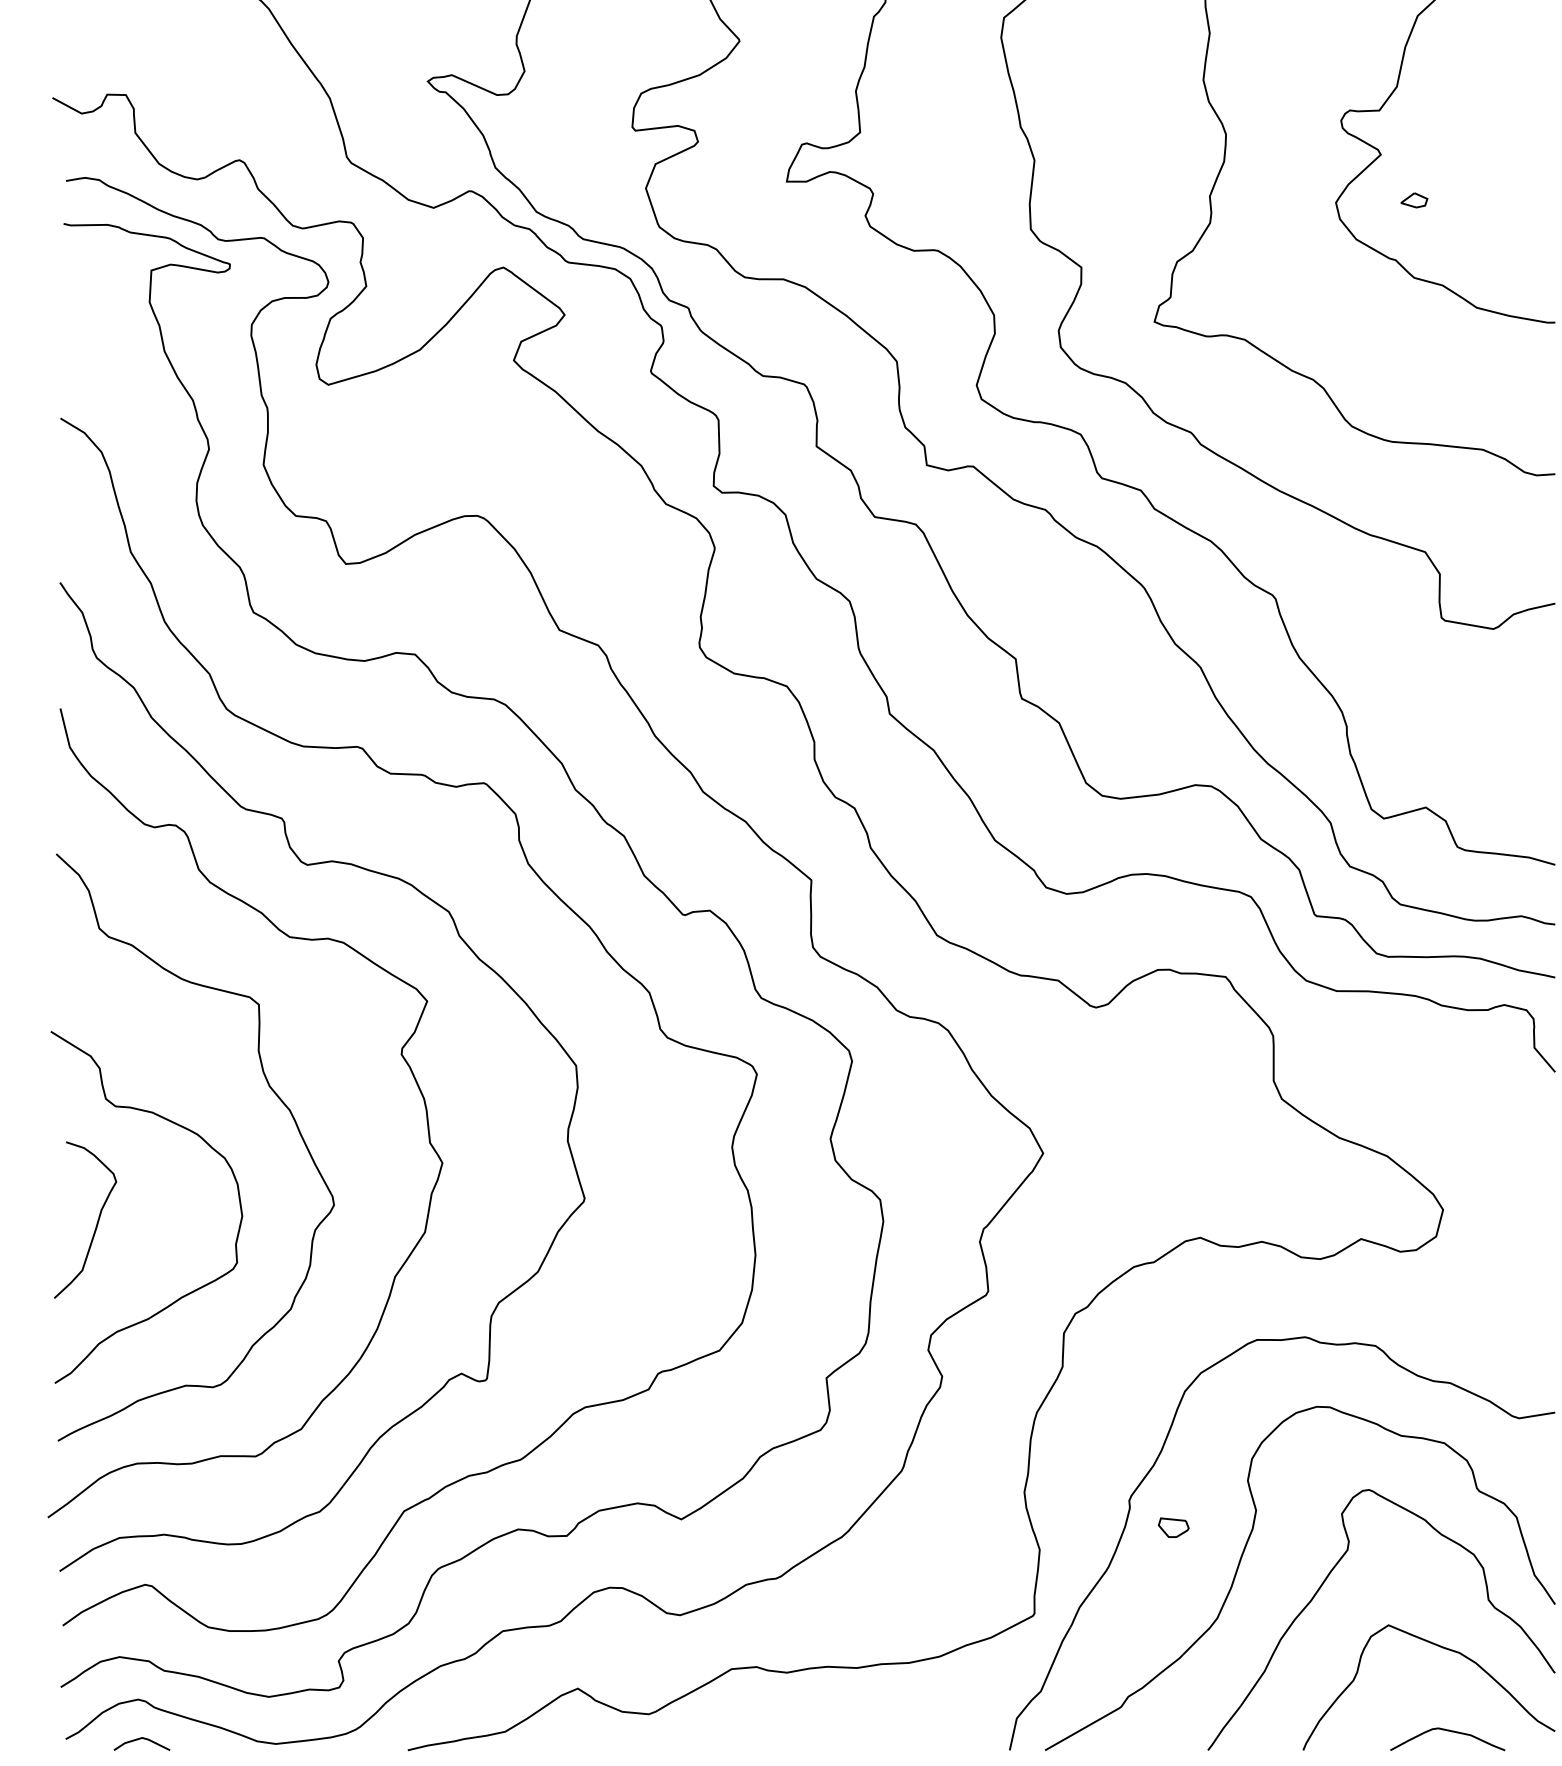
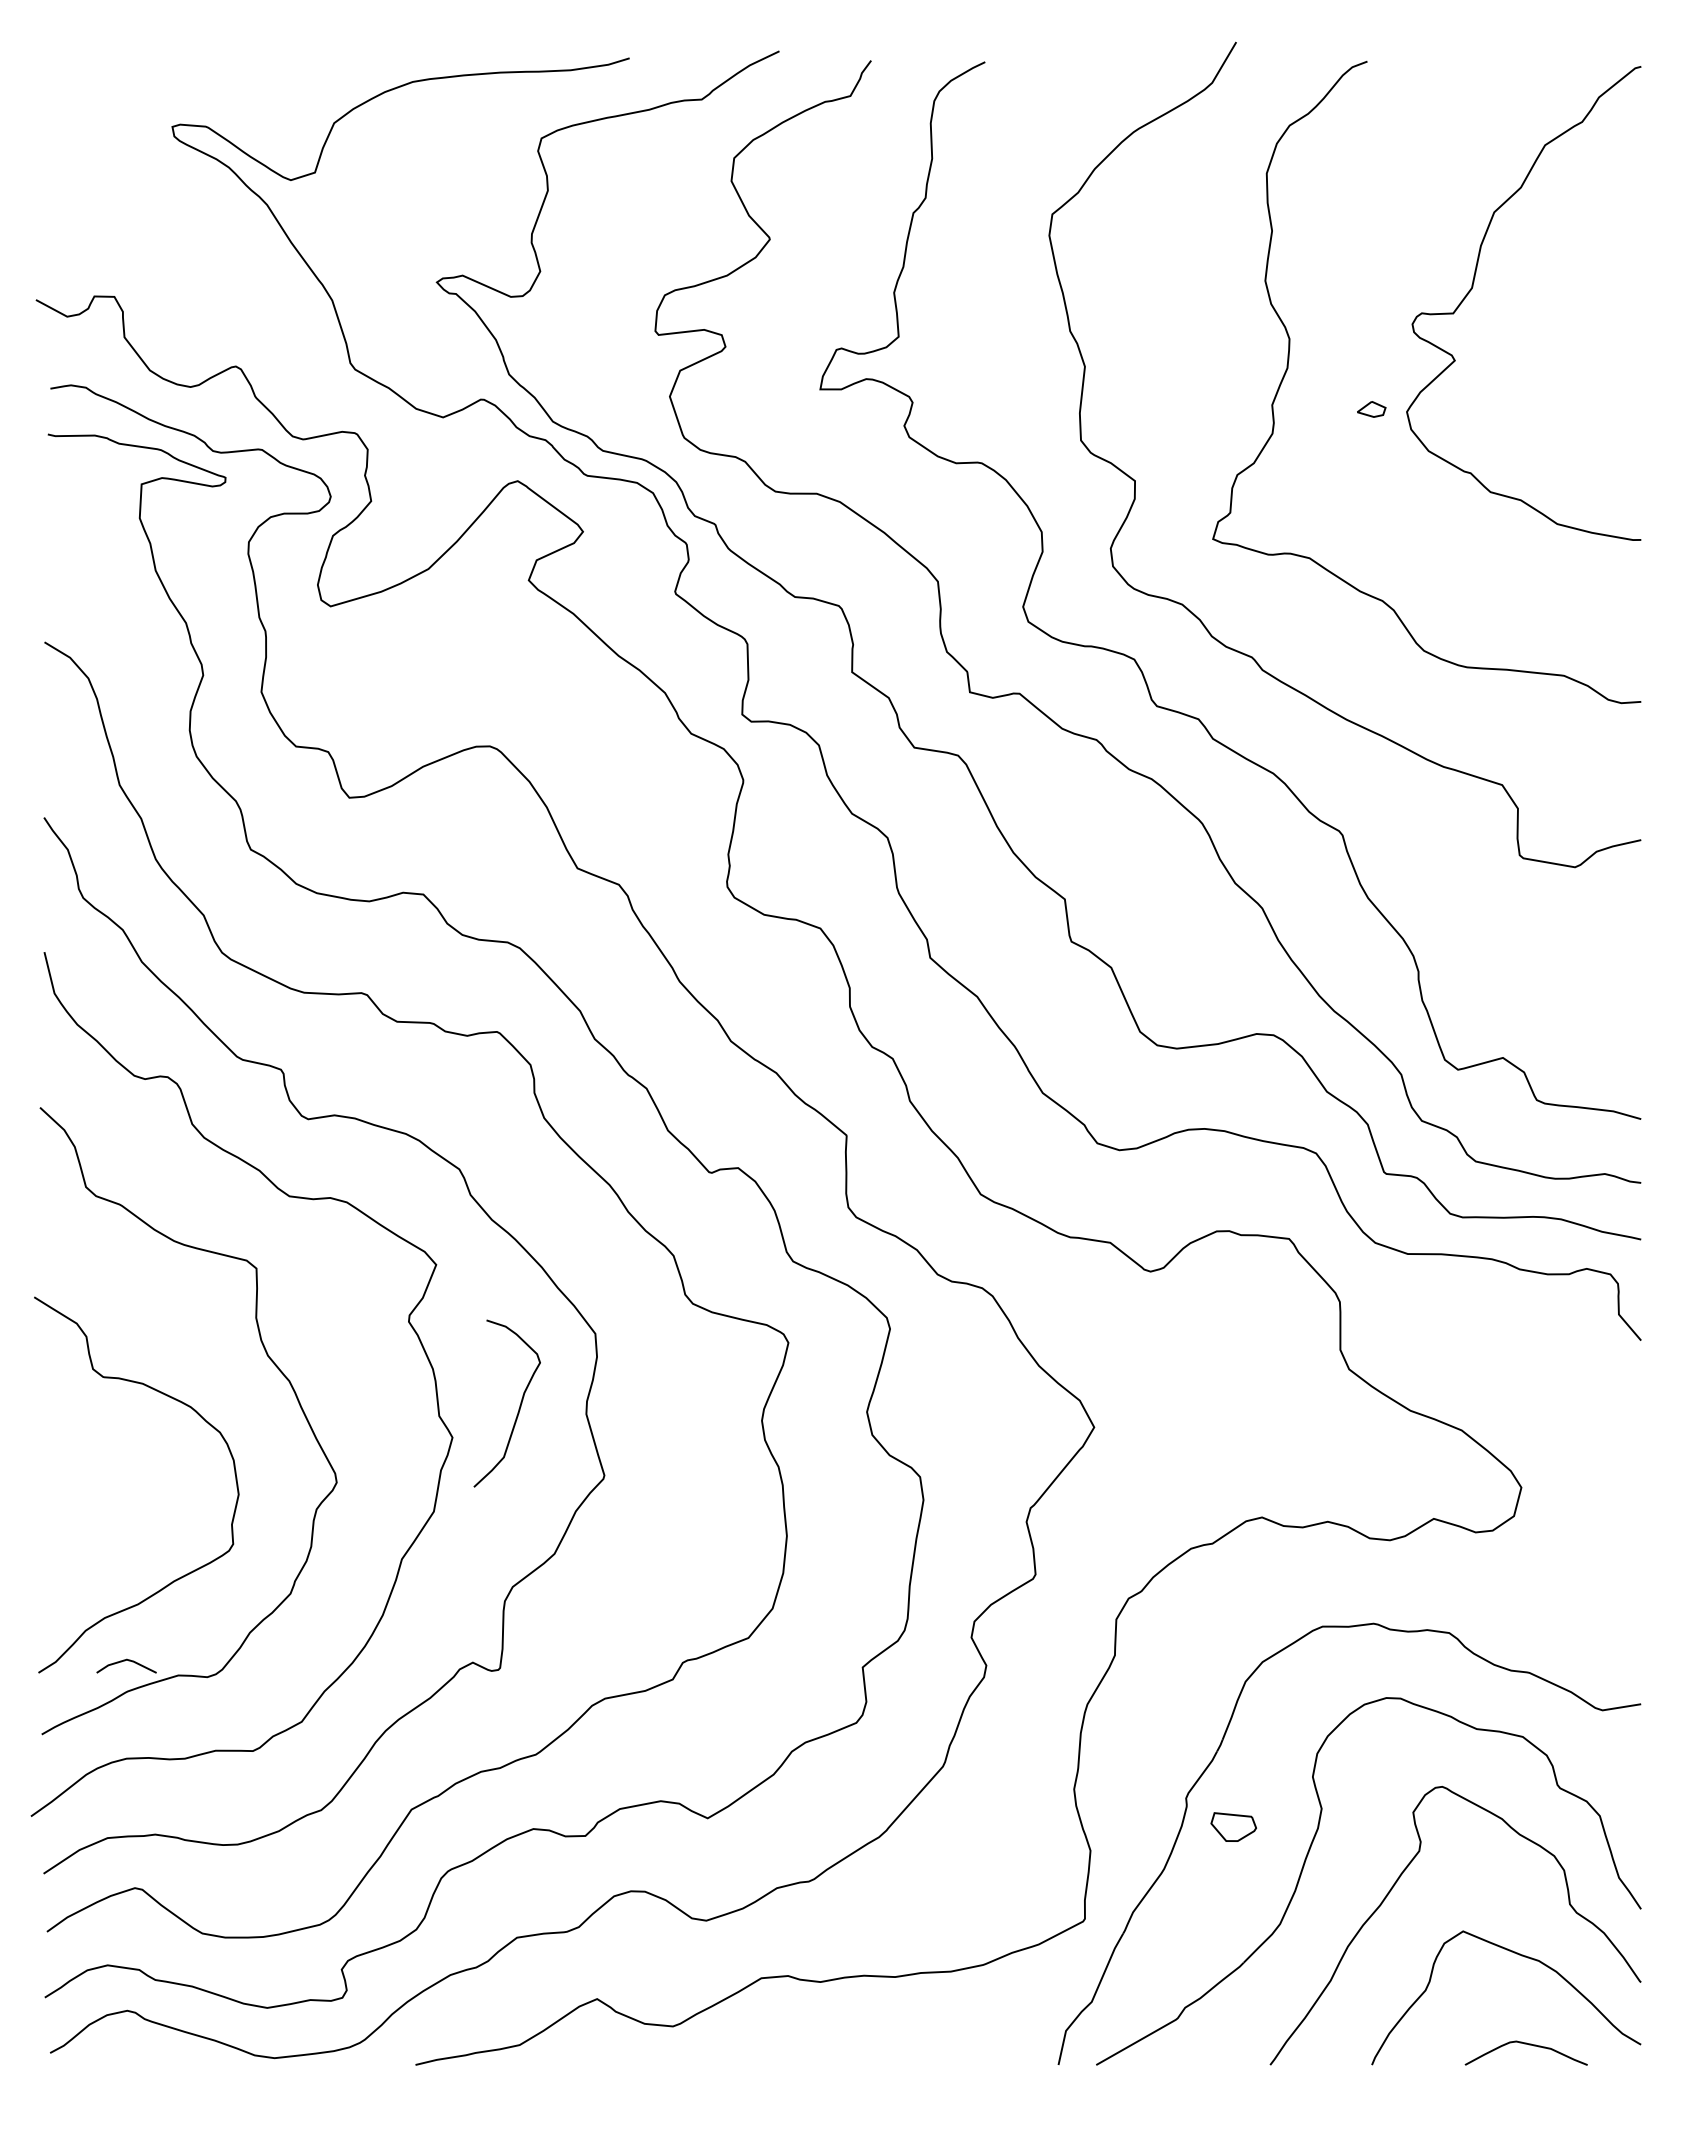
part: (1414, 200) -> (1371, 409), moved
curve: (96, 1224) -> (518, 1408), moved
part: (1173, 1528) -> (1233, 1827), size x1.4
line: (140, 1739) -> (125, 1661), moved

